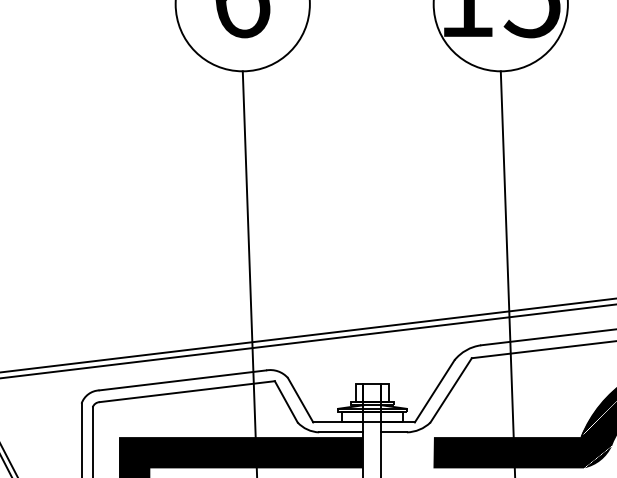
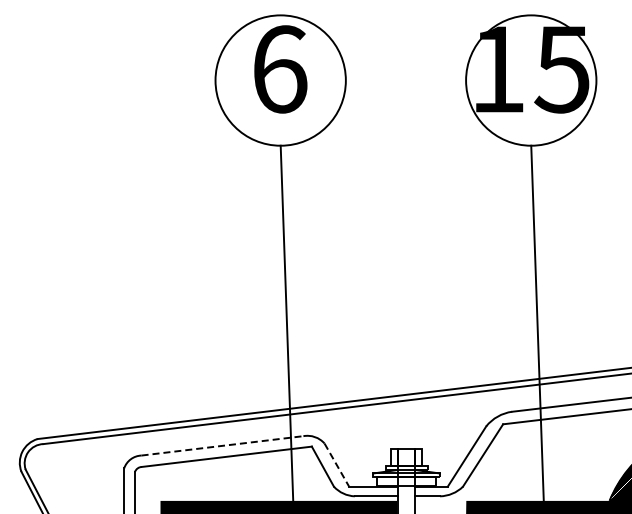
line: (183, 380) -> (223, 445), solid -> dashed
line: (300, 400) -> (336, 465), solid -> dashed

